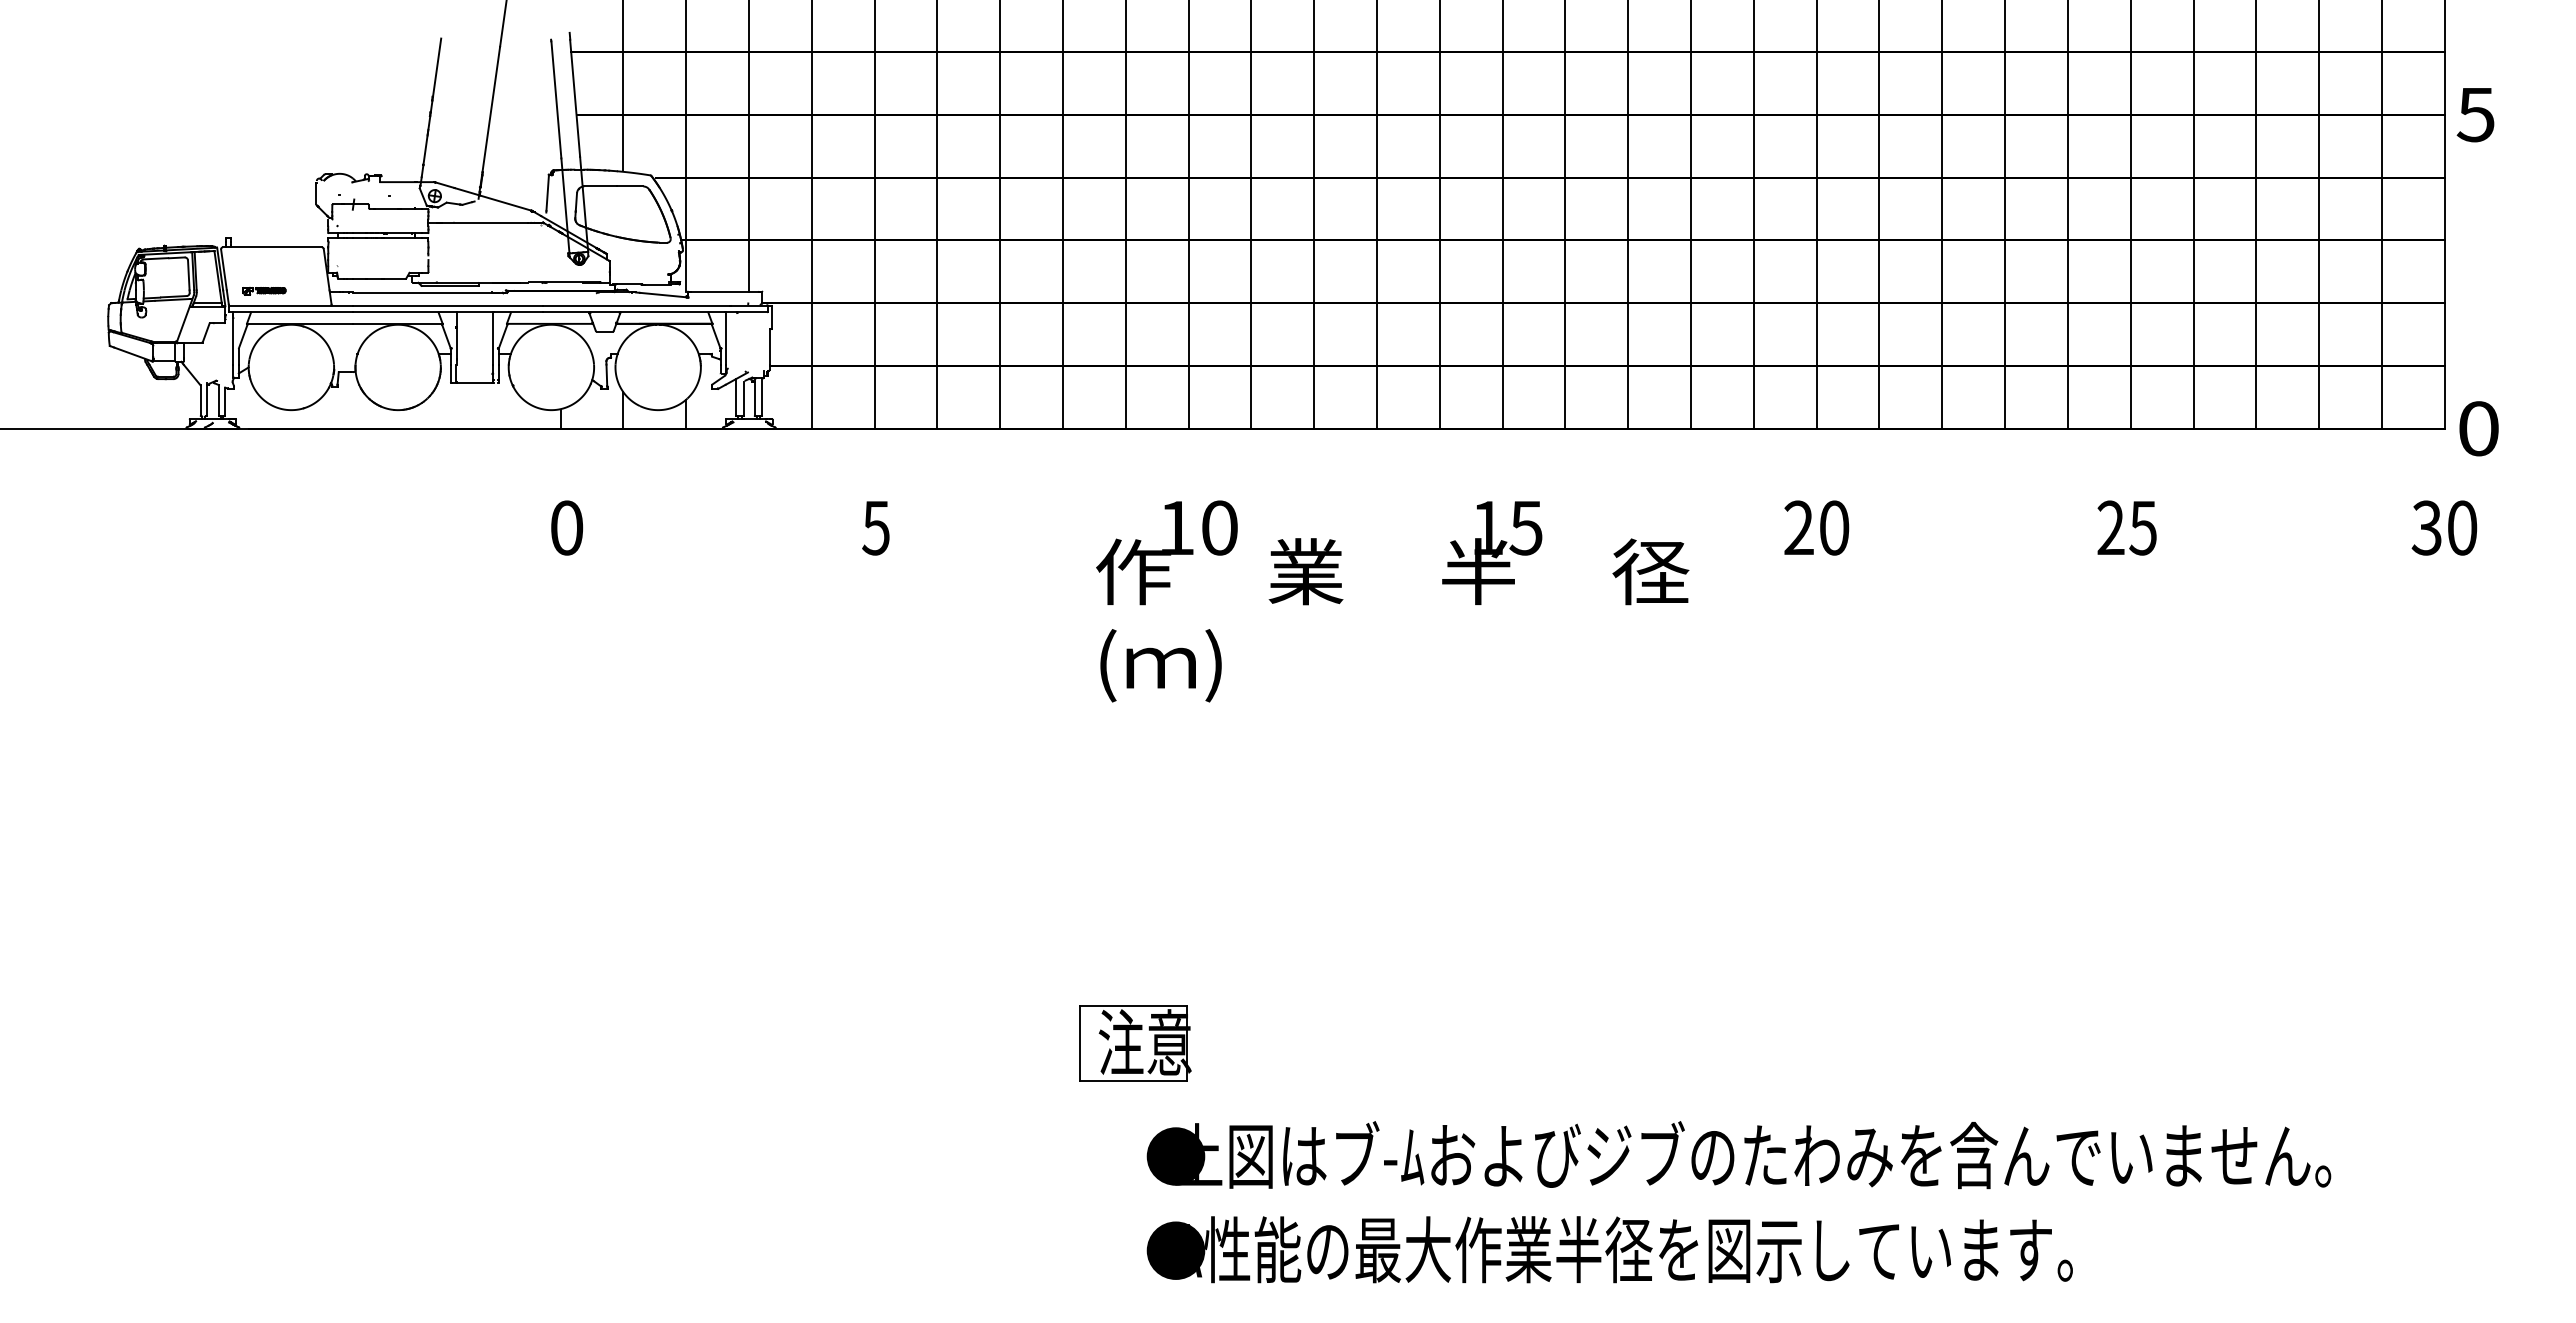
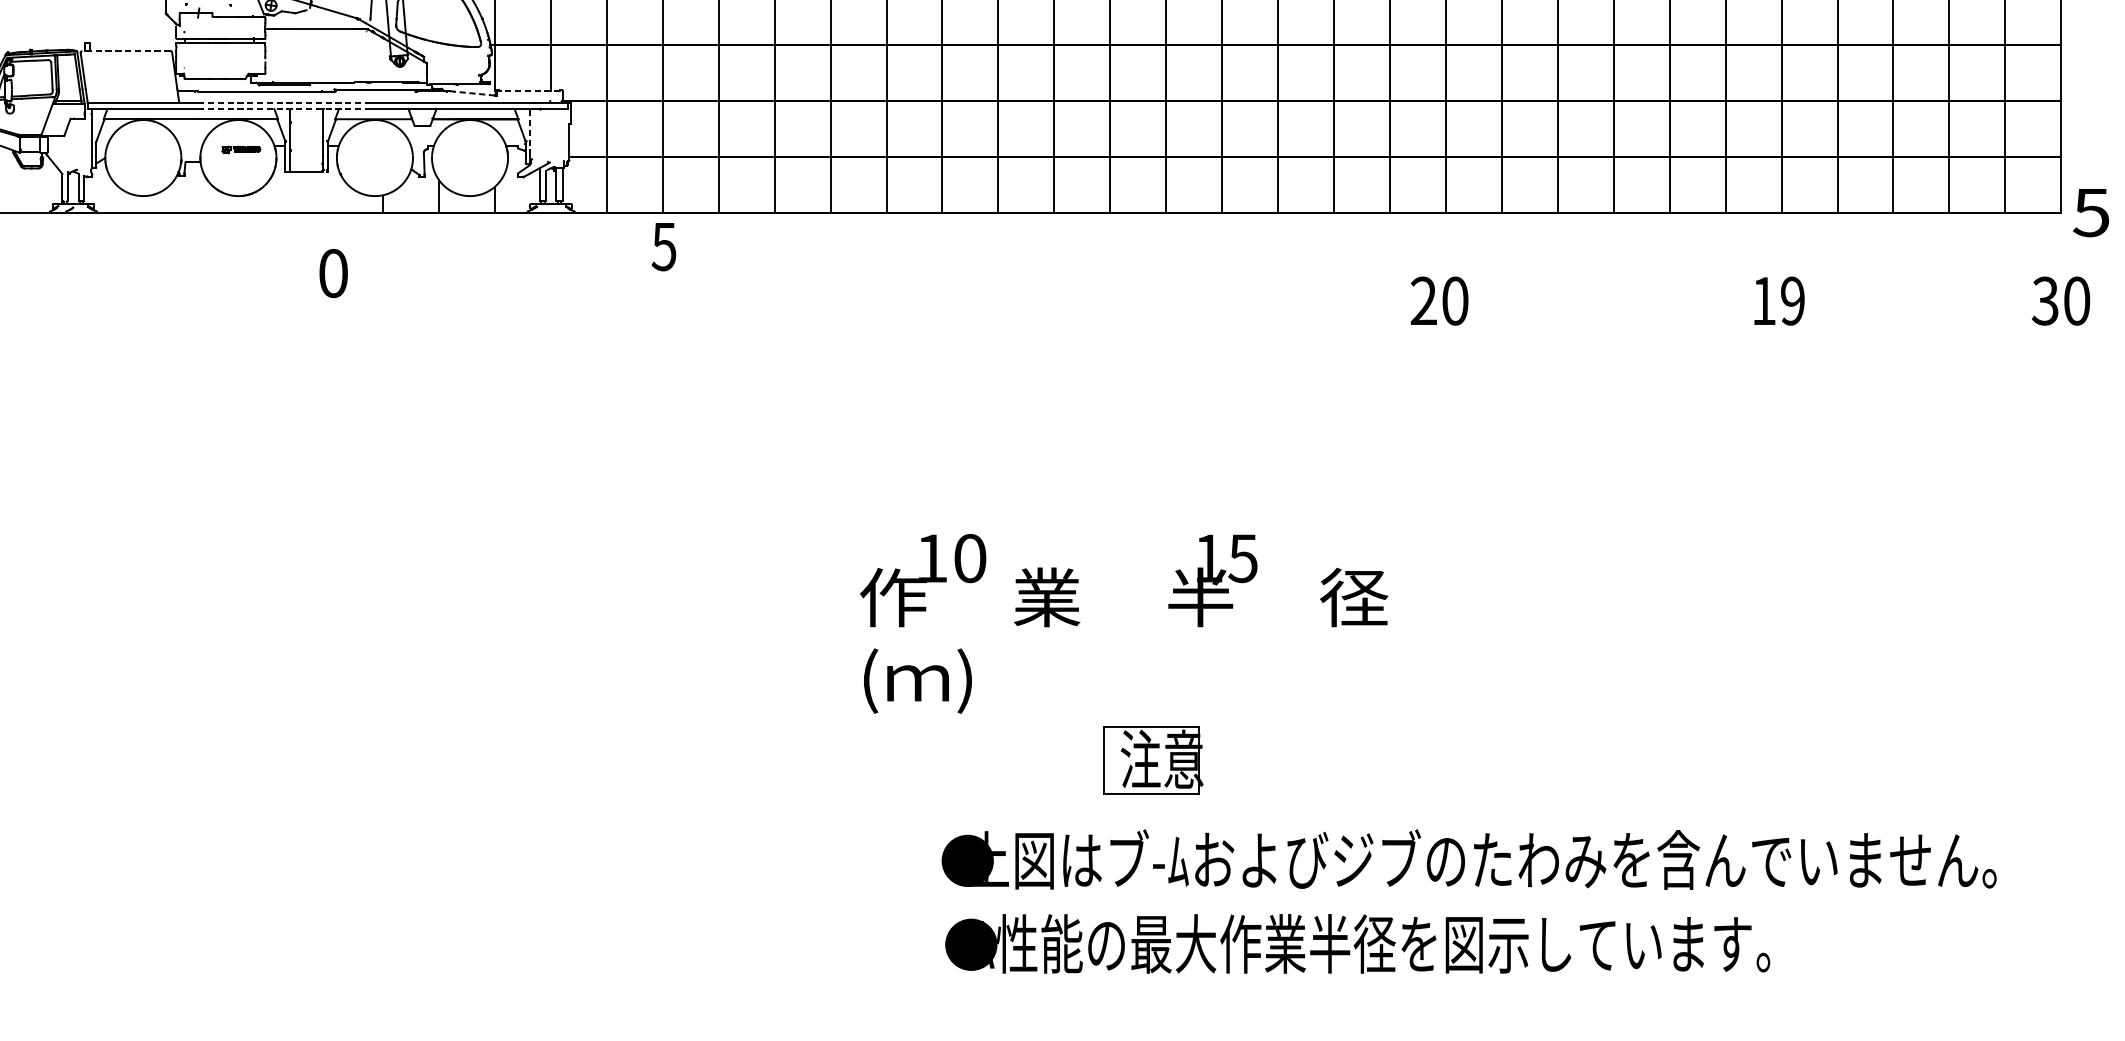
line: (271, 247) -> (125, 51), solid -> dashed
part: (264, 291) -> (241, 150), moved
line: (723, 291) -> (528, 90), solid -> dashed
line: (662, 295) -> (473, 93), solid -> dashed
line: (448, 305) -> (283, 102), solid -> dashed
line: (448, 312) -> (283, 109), solid -> dashed
line: (726, 337) -> (530, 131), solid -> dashed
text: (2477, 428) -> (2090, 212), 0 -> 5
text: (567, 527) -> (334, 273), moved
text: (1816, 527) -> (1439, 300), moved
text: (2126, 527) -> (1777, 300), 25 -> 19
text: (875, 528) -> (663, 247), moved
text: (1392, 601) -> (1124, 623), moved
part: (1135, 1043) -> (1153, 760), moved
part: (1738, 1155) -> (1468, 859), moved
part: (1609, 1249) -> (1357, 943), moved

